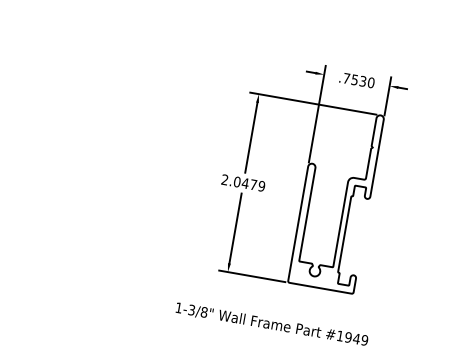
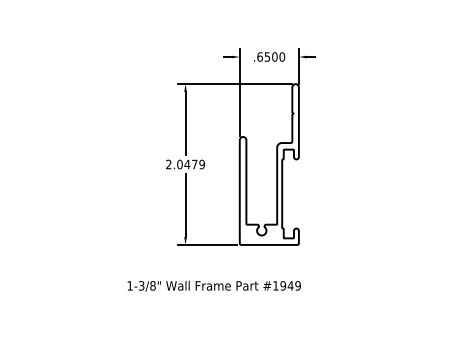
text: (354, 79) -> (267, 56), .7530 -> .6500
text: (271, 323) -> (213, 285), moved

